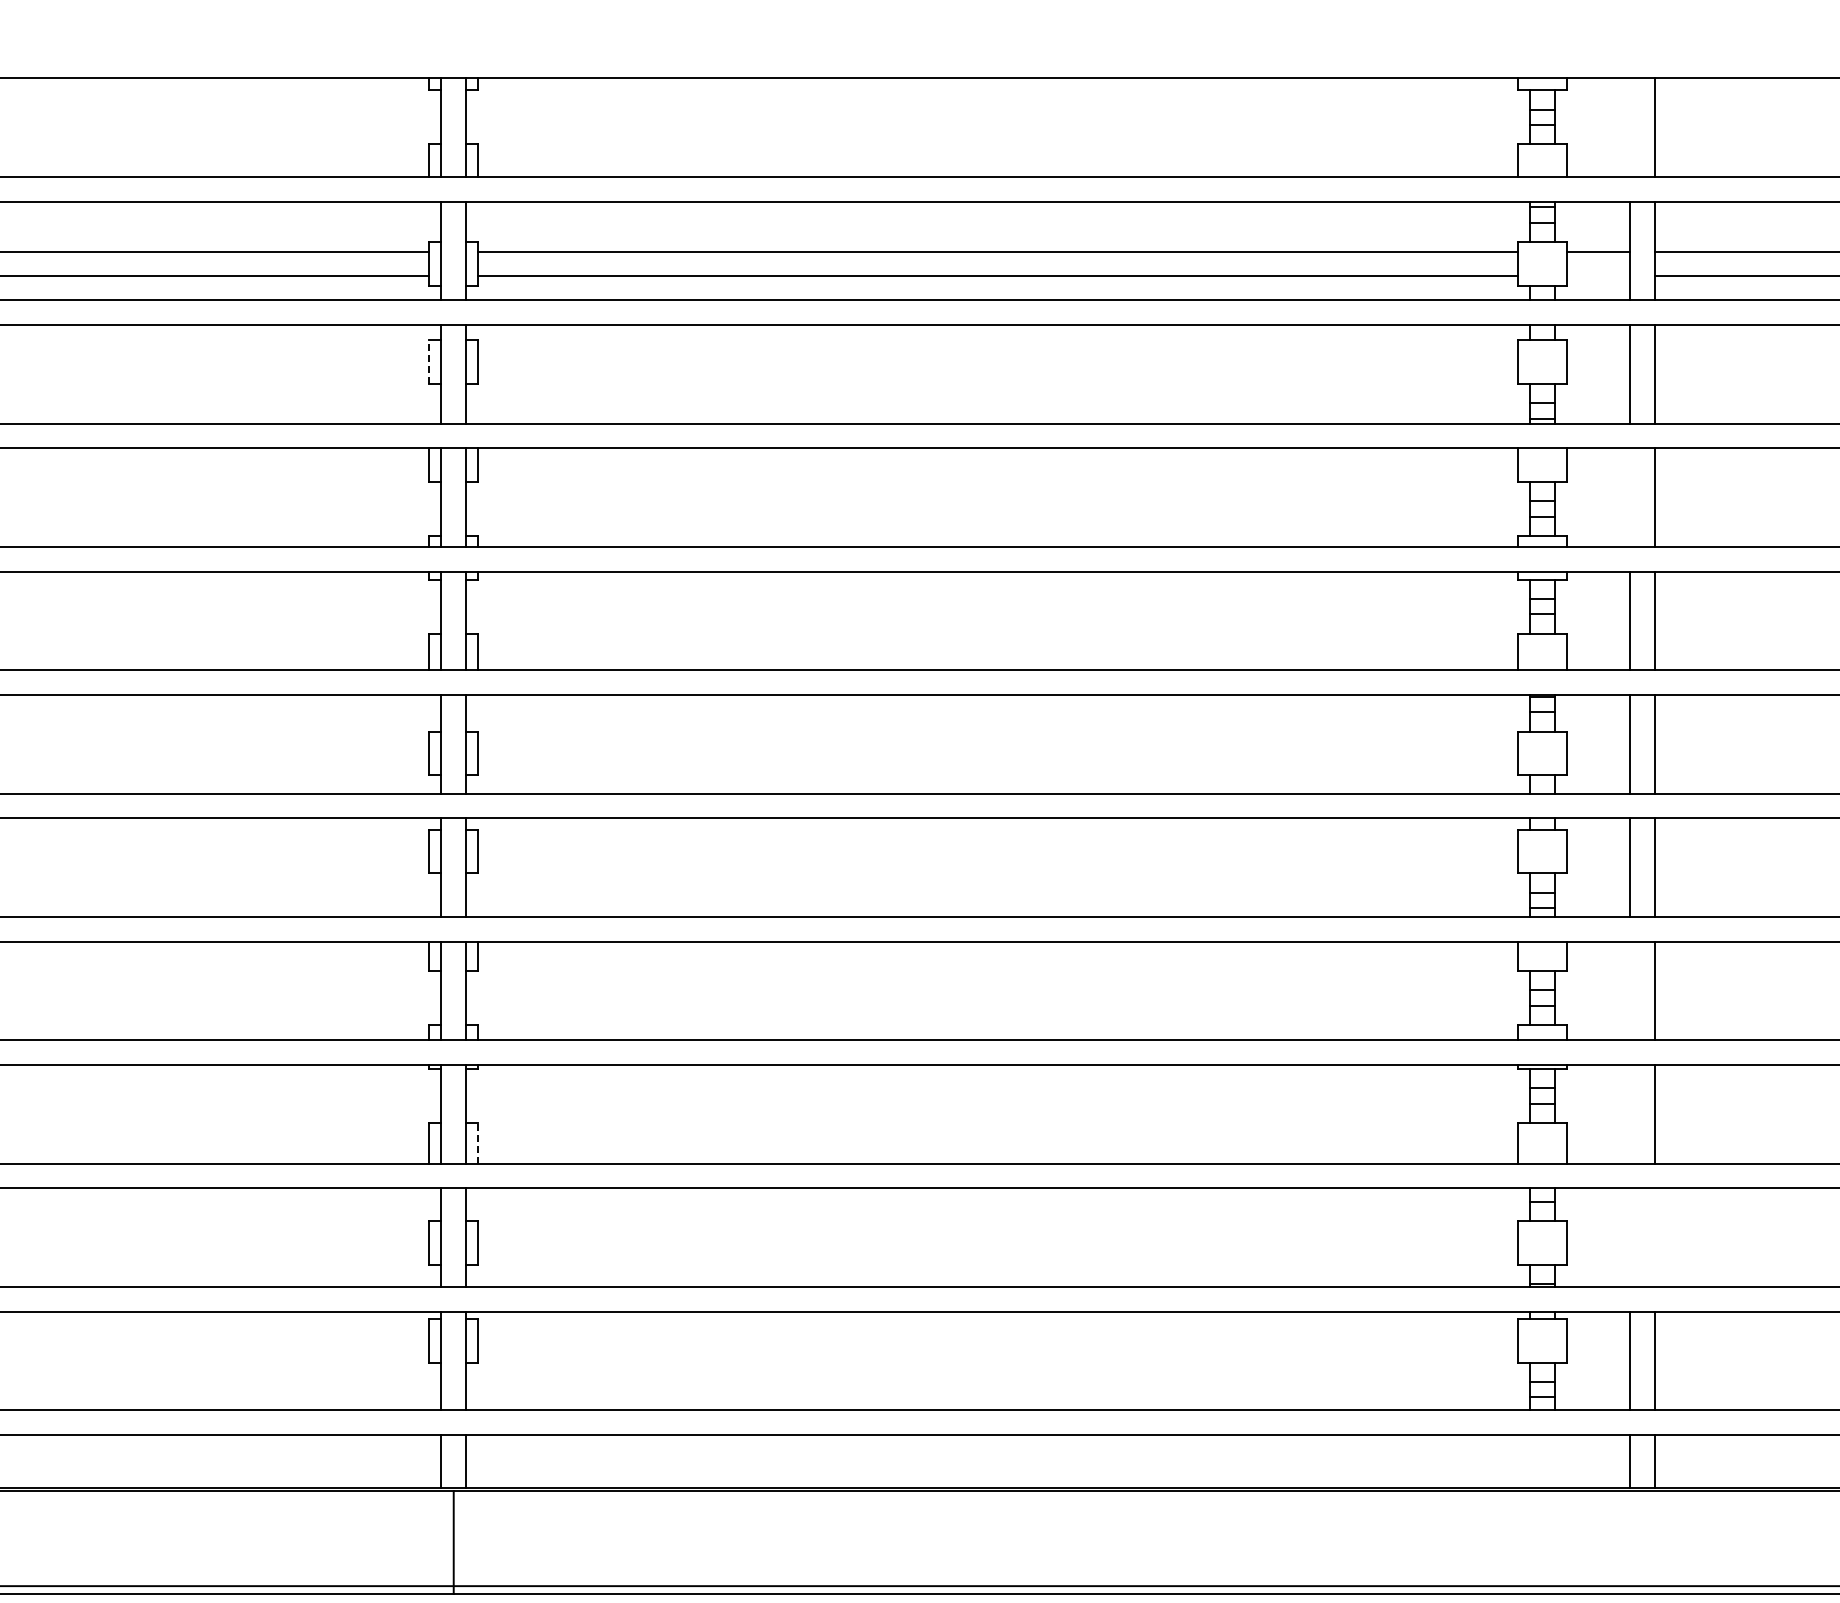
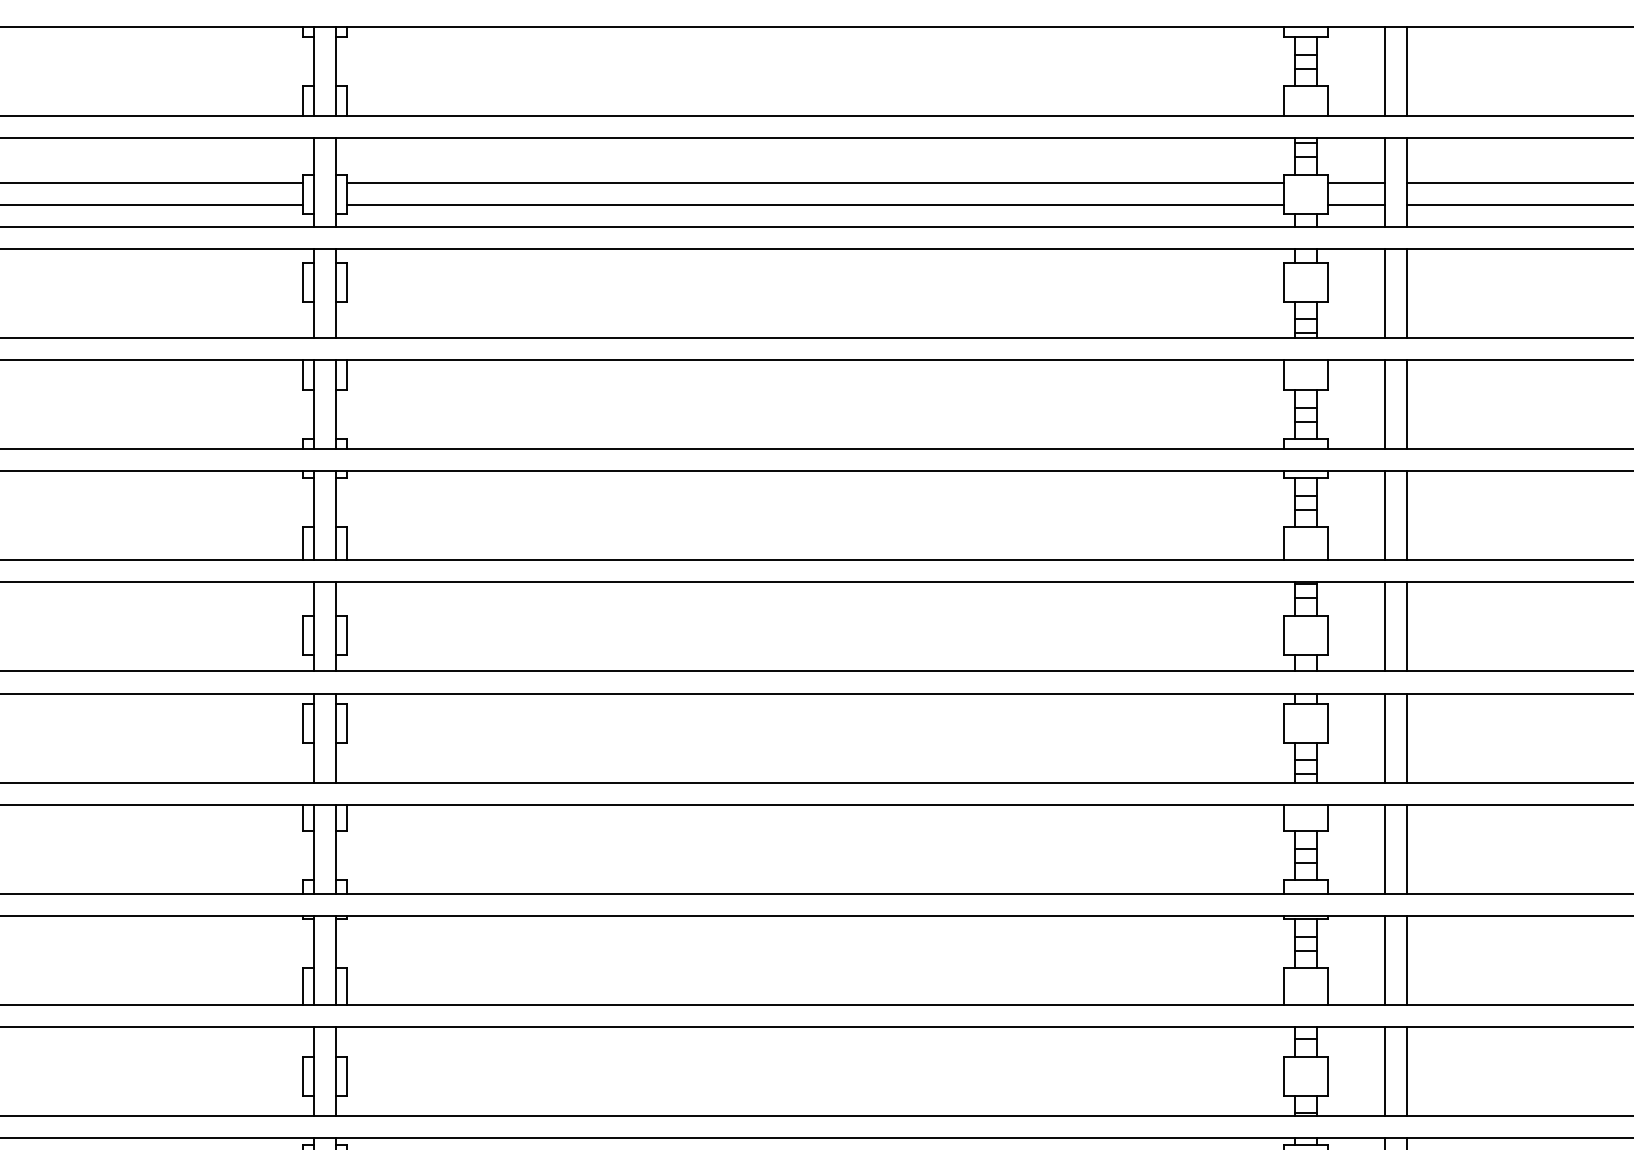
line: (1630, 127) -> (1385, 71), added
line: (1598, 276) -> (1356, 205), added
line: (429, 362) -> (303, 282), dashed -> solid
line: (1630, 497) -> (1385, 404), added
line: (1630, 990) -> (1385, 848), added
line: (1630, 1113) -> (1385, 959), added
line: (478, 1142) -> (347, 985), dashed -> solid
line: (1630, 1237) -> (1385, 1071), added
line: (1654, 1237) -> (1407, 1071), added

